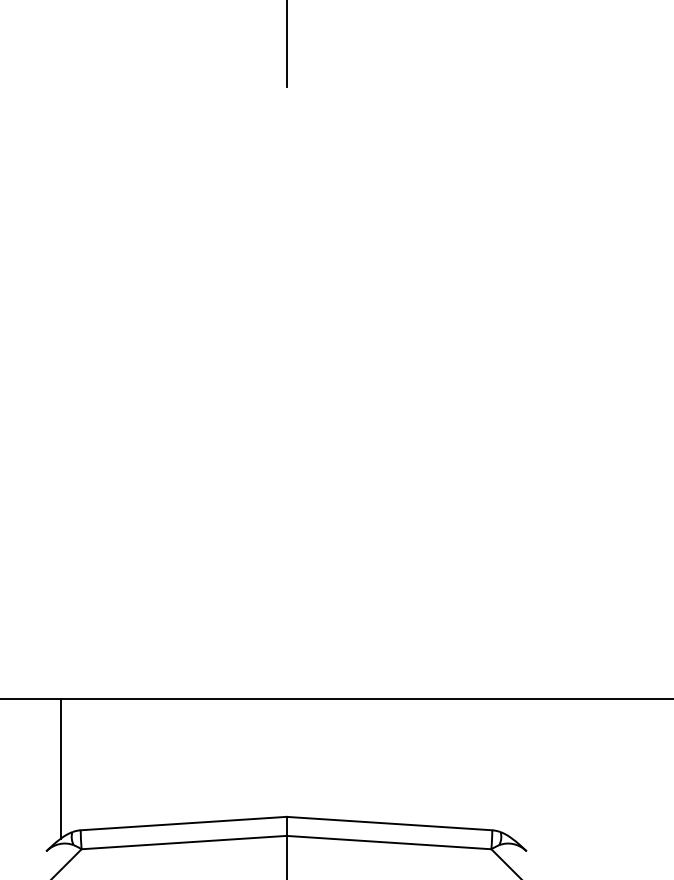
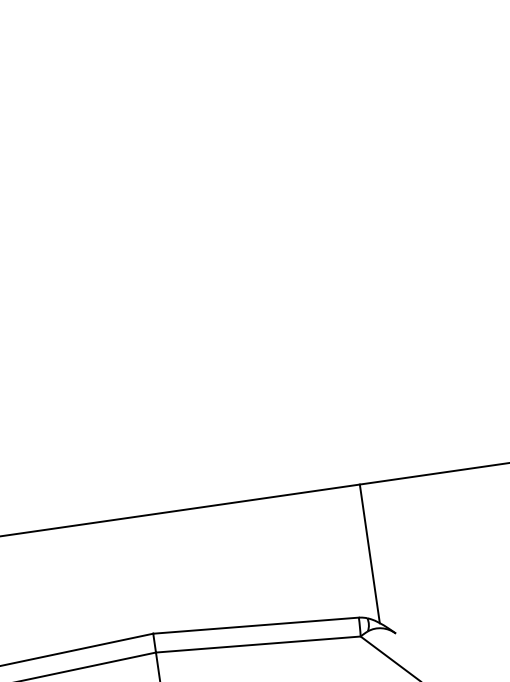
line: (512, 768) -> (370, 553), added

